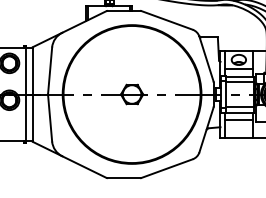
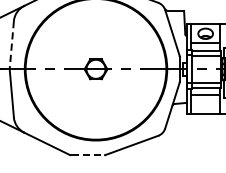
line: (50, 71) -> (12, 45), solid -> dashed
line: (124, 178) -> (88, 155), solid -> dashed

